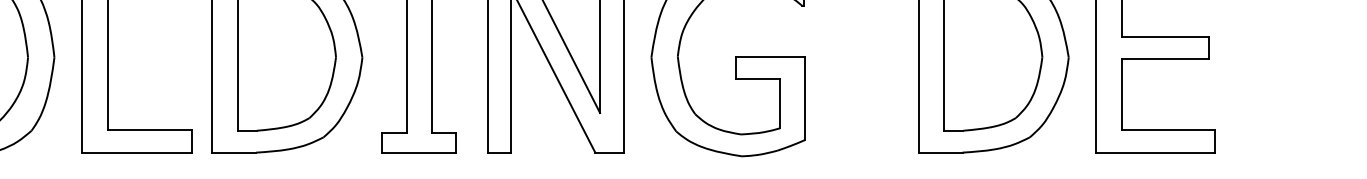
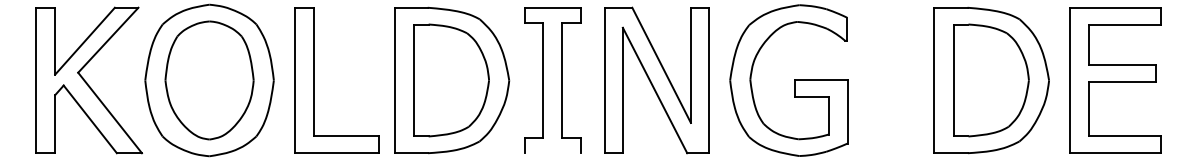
line: (418, 153) -> (552, 153), removed

